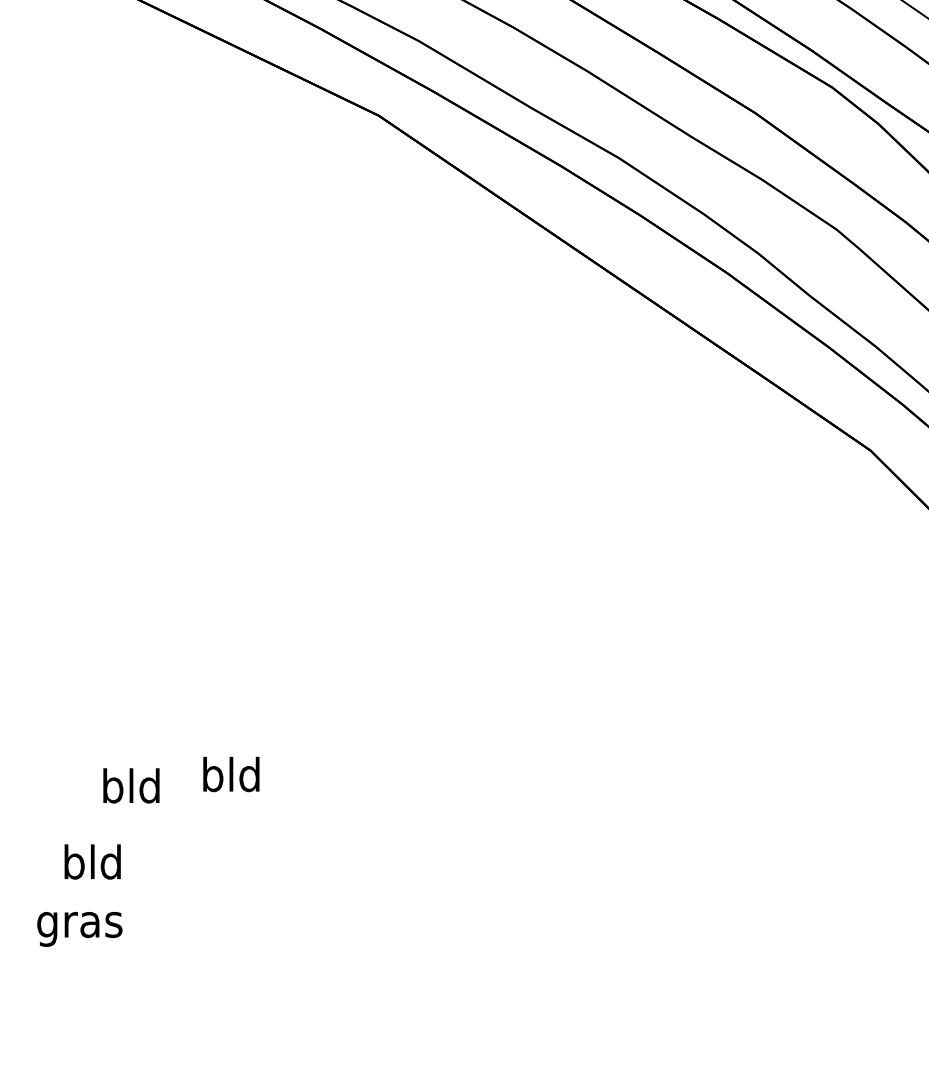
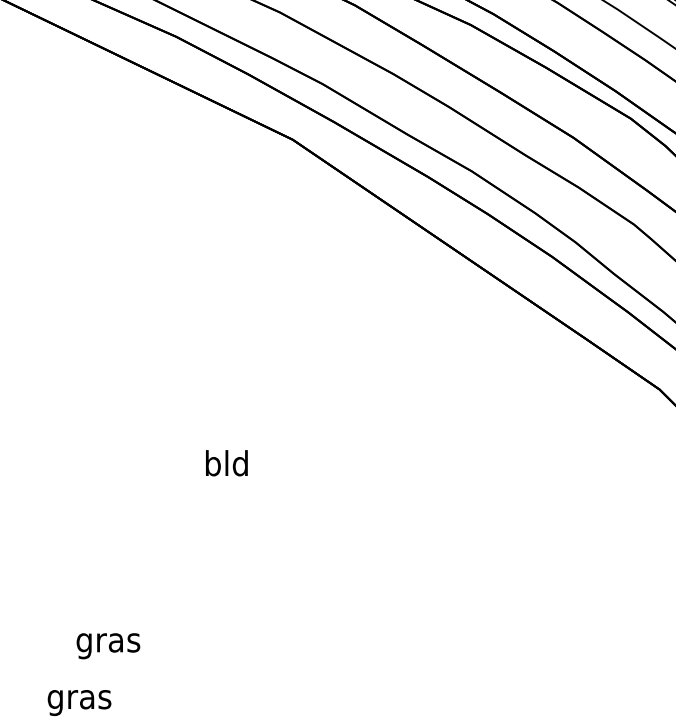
text: (231, 774) -> (226, 463), moved
text: (131, 790) -> (108, 642), bld -> gras
text: (92, 866) -> (79, 699), bld -> gras

